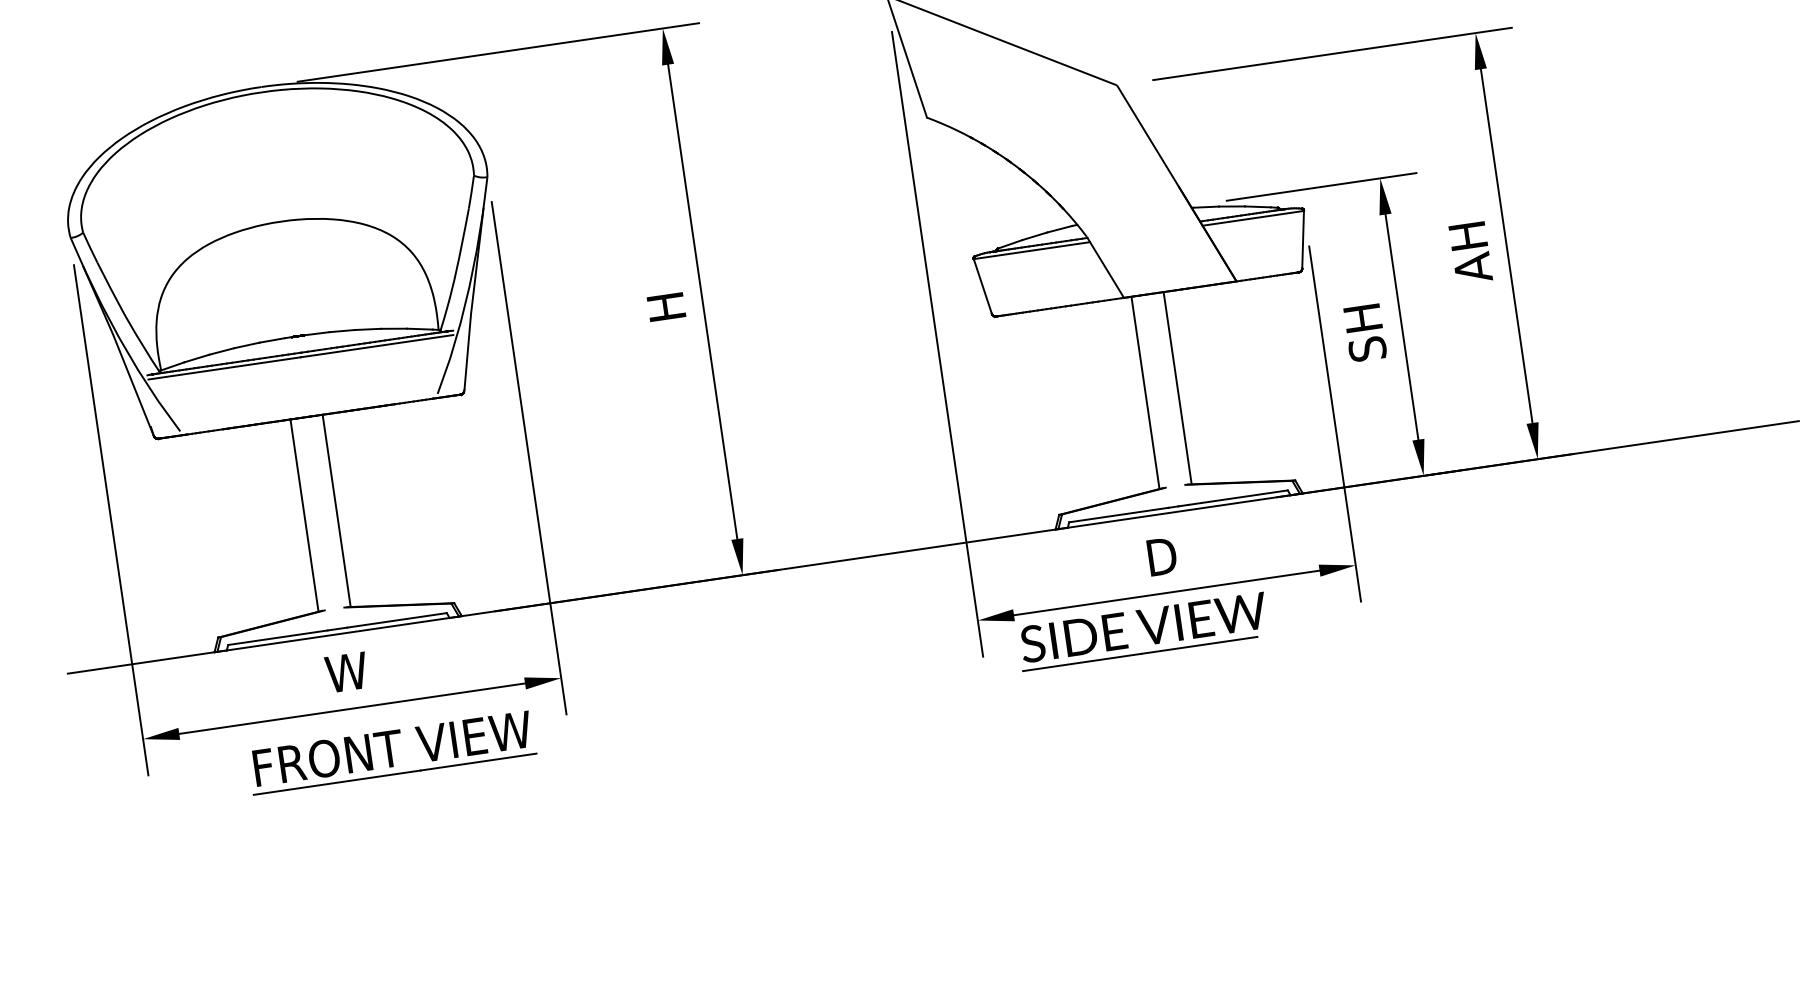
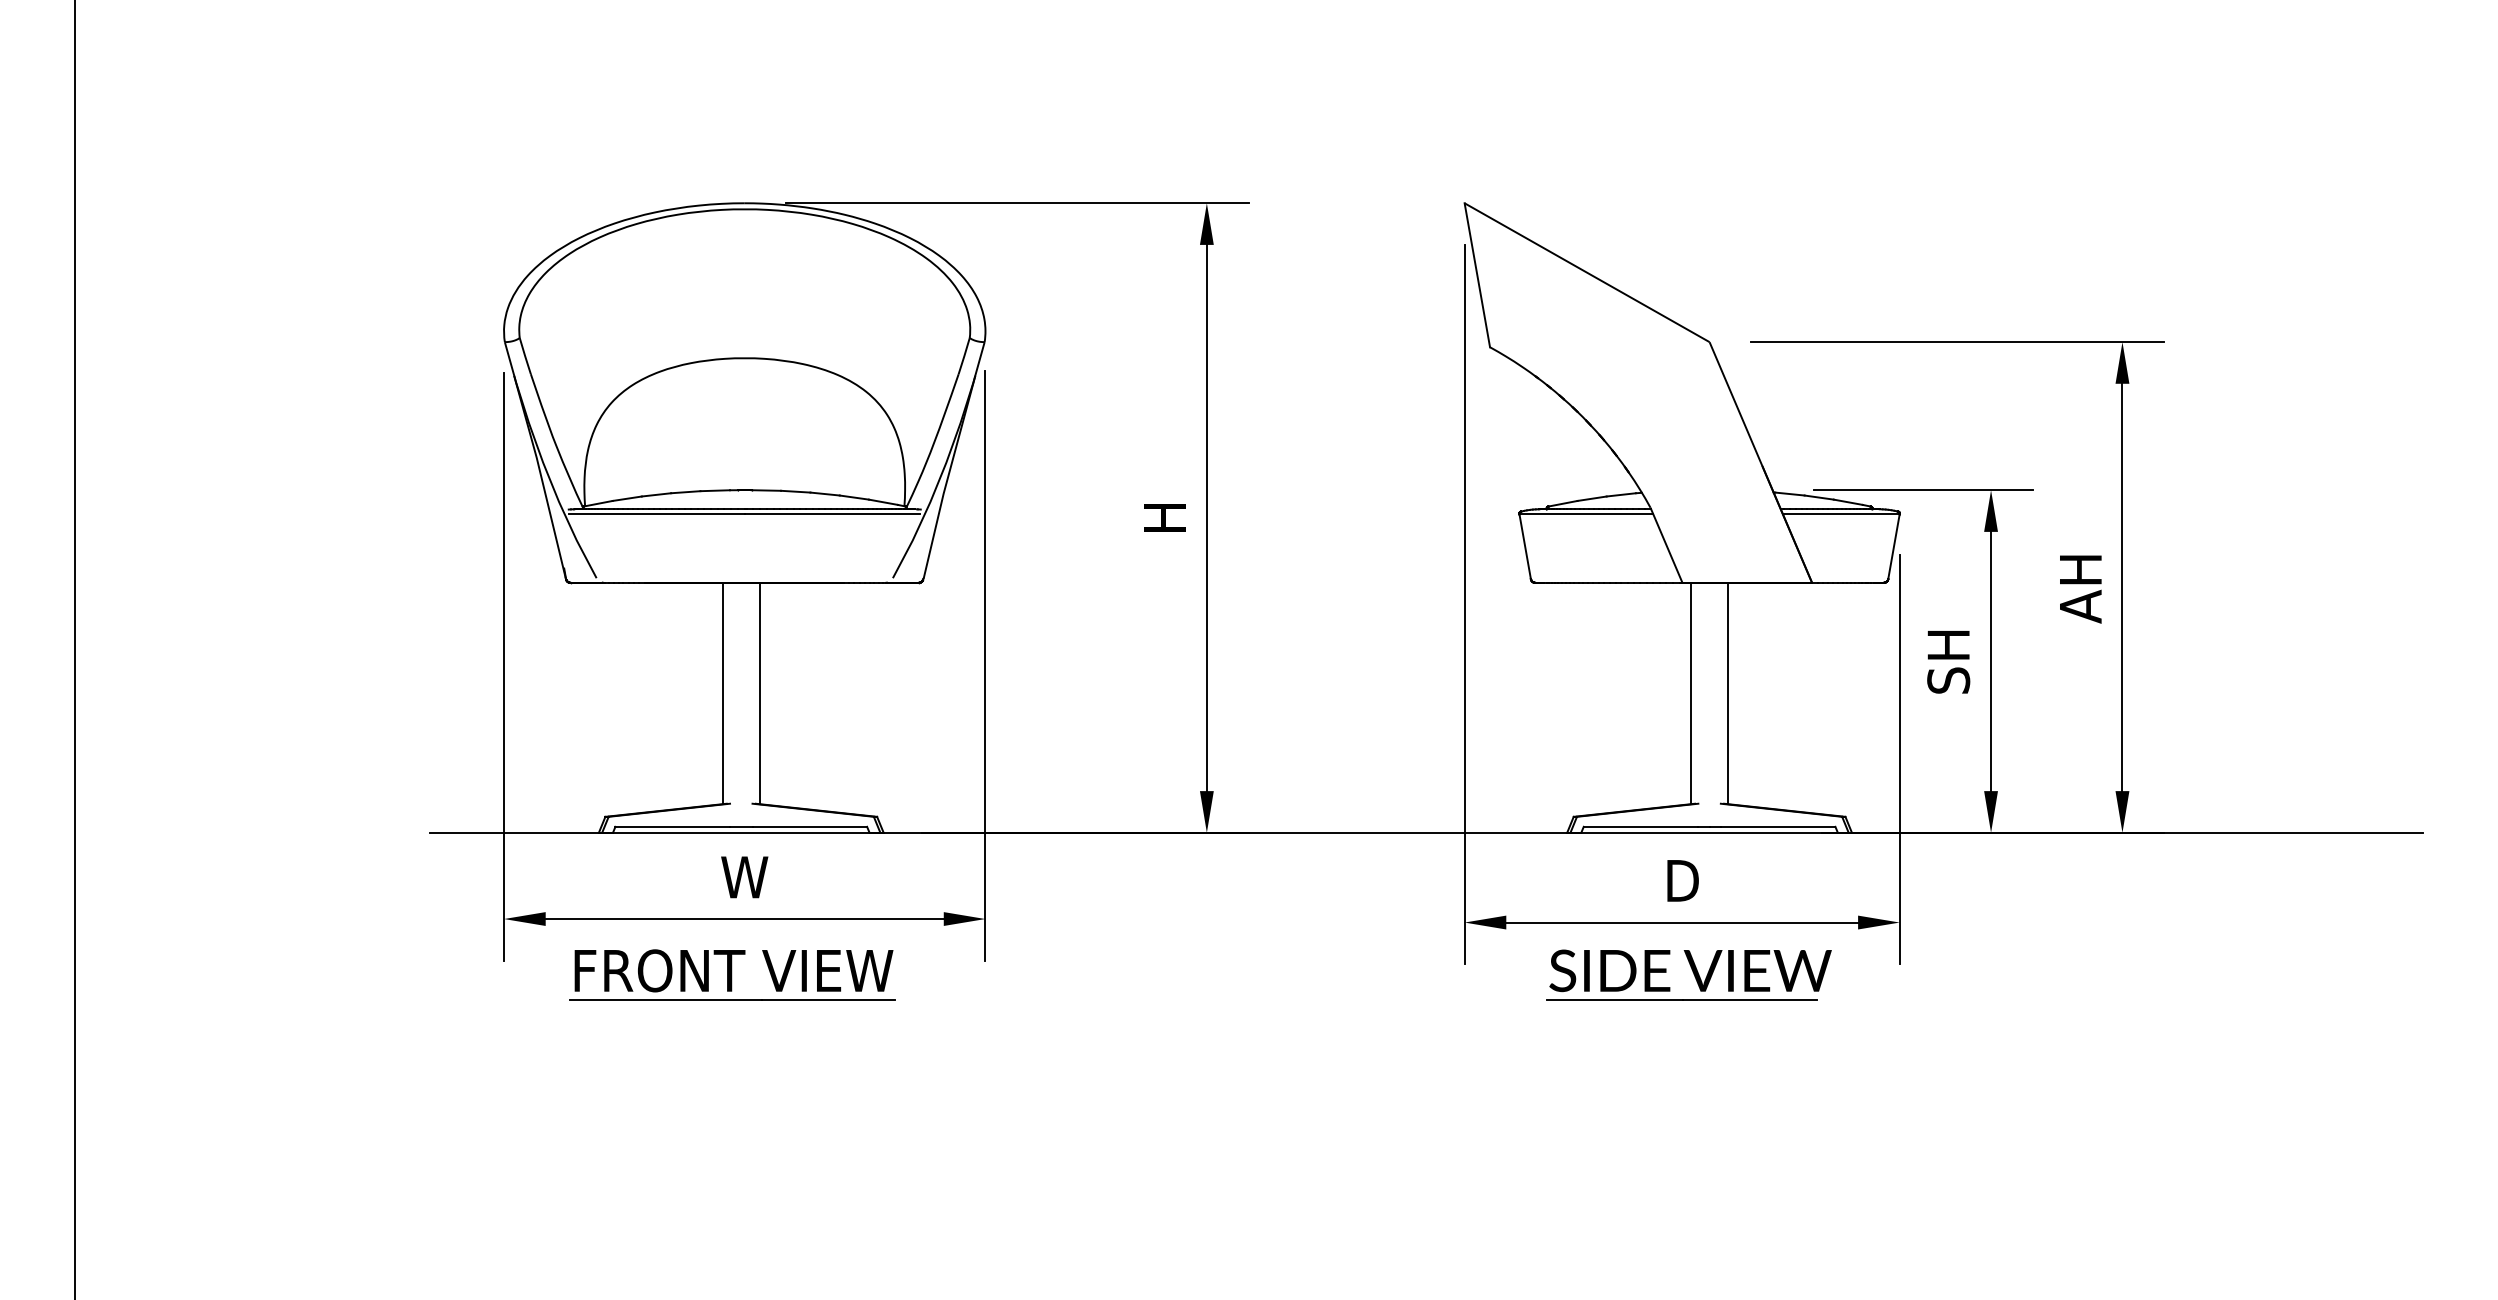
part: (1142, 631) -> (1688, 974), moved
part: (391, 752) -> (732, 974), moved

